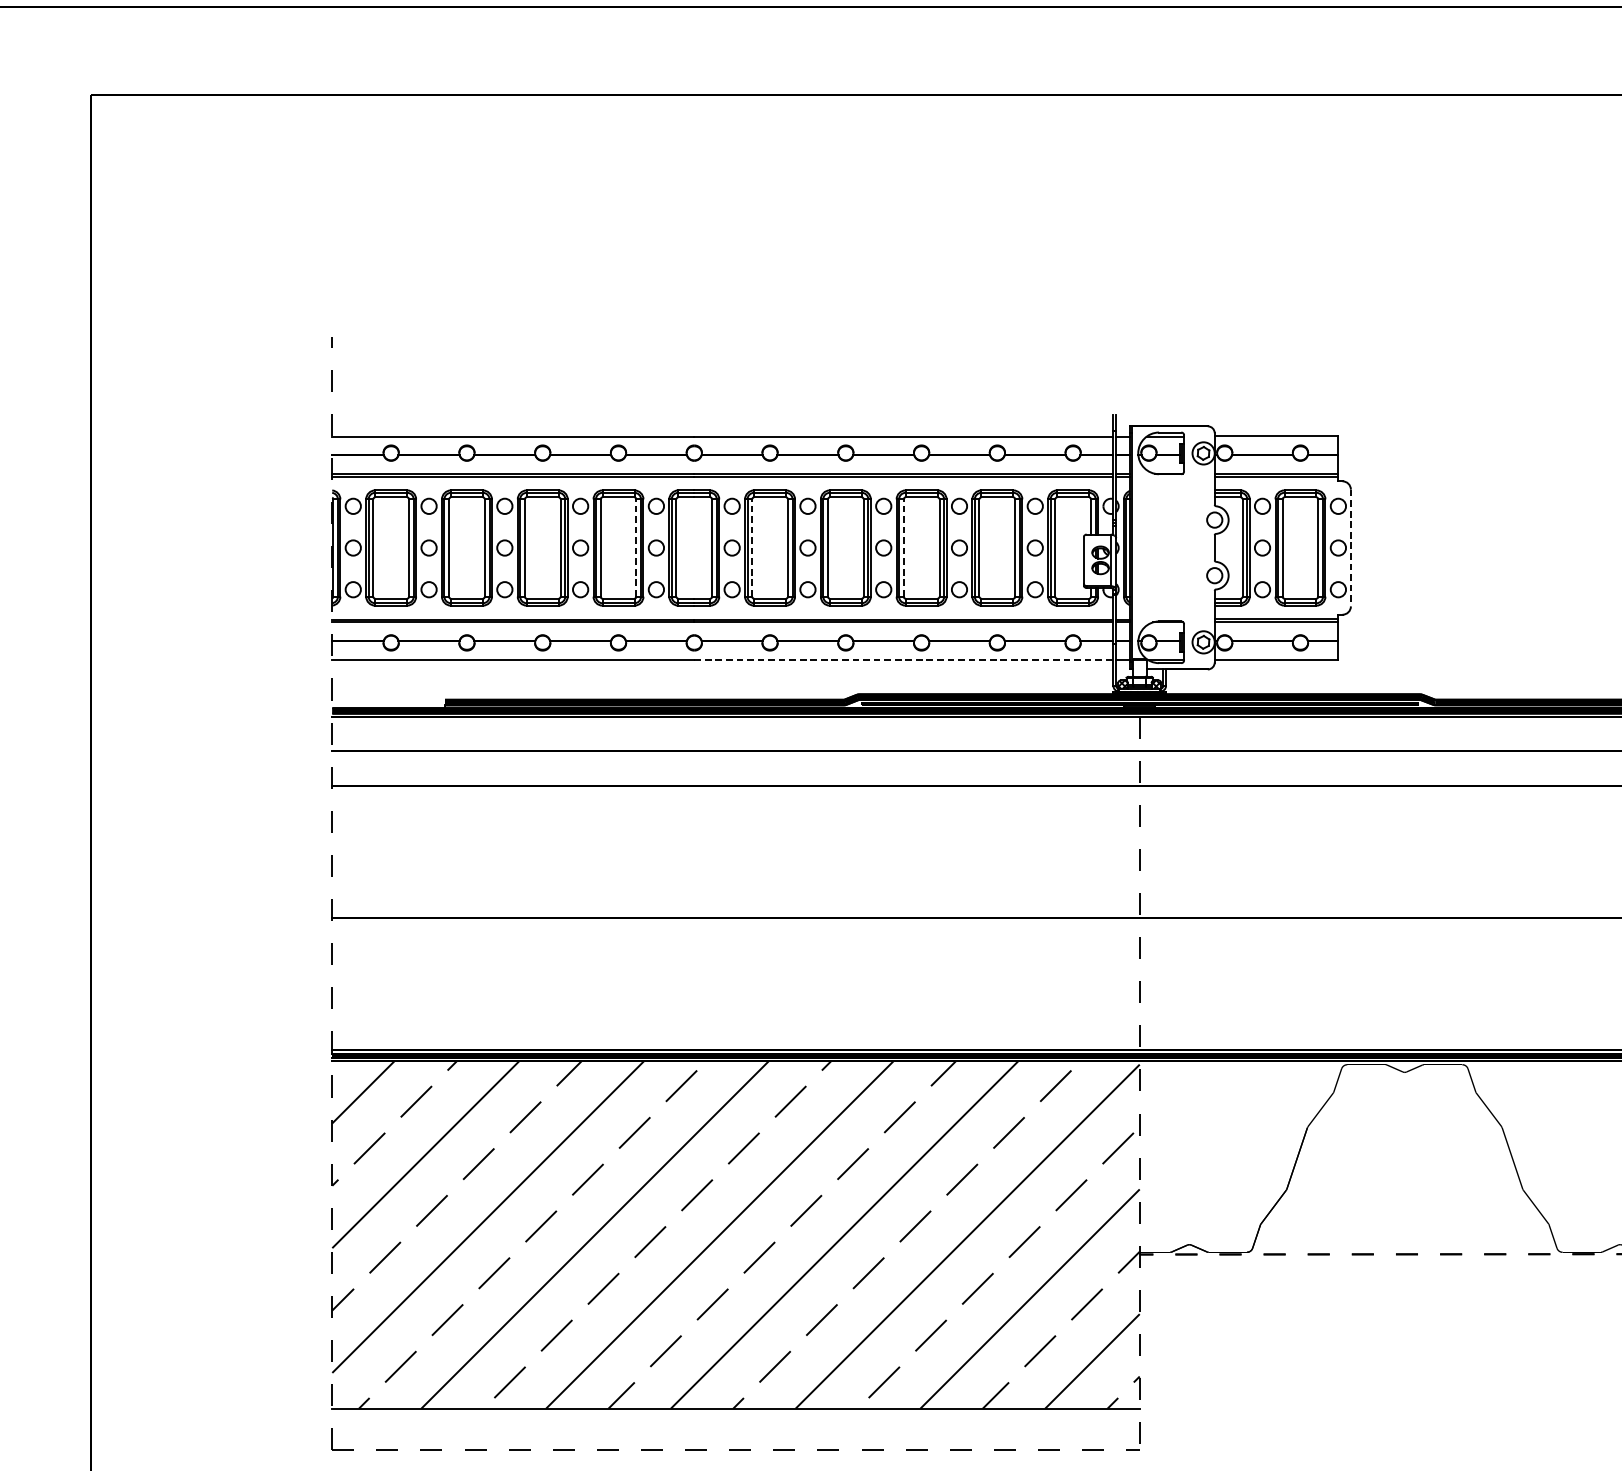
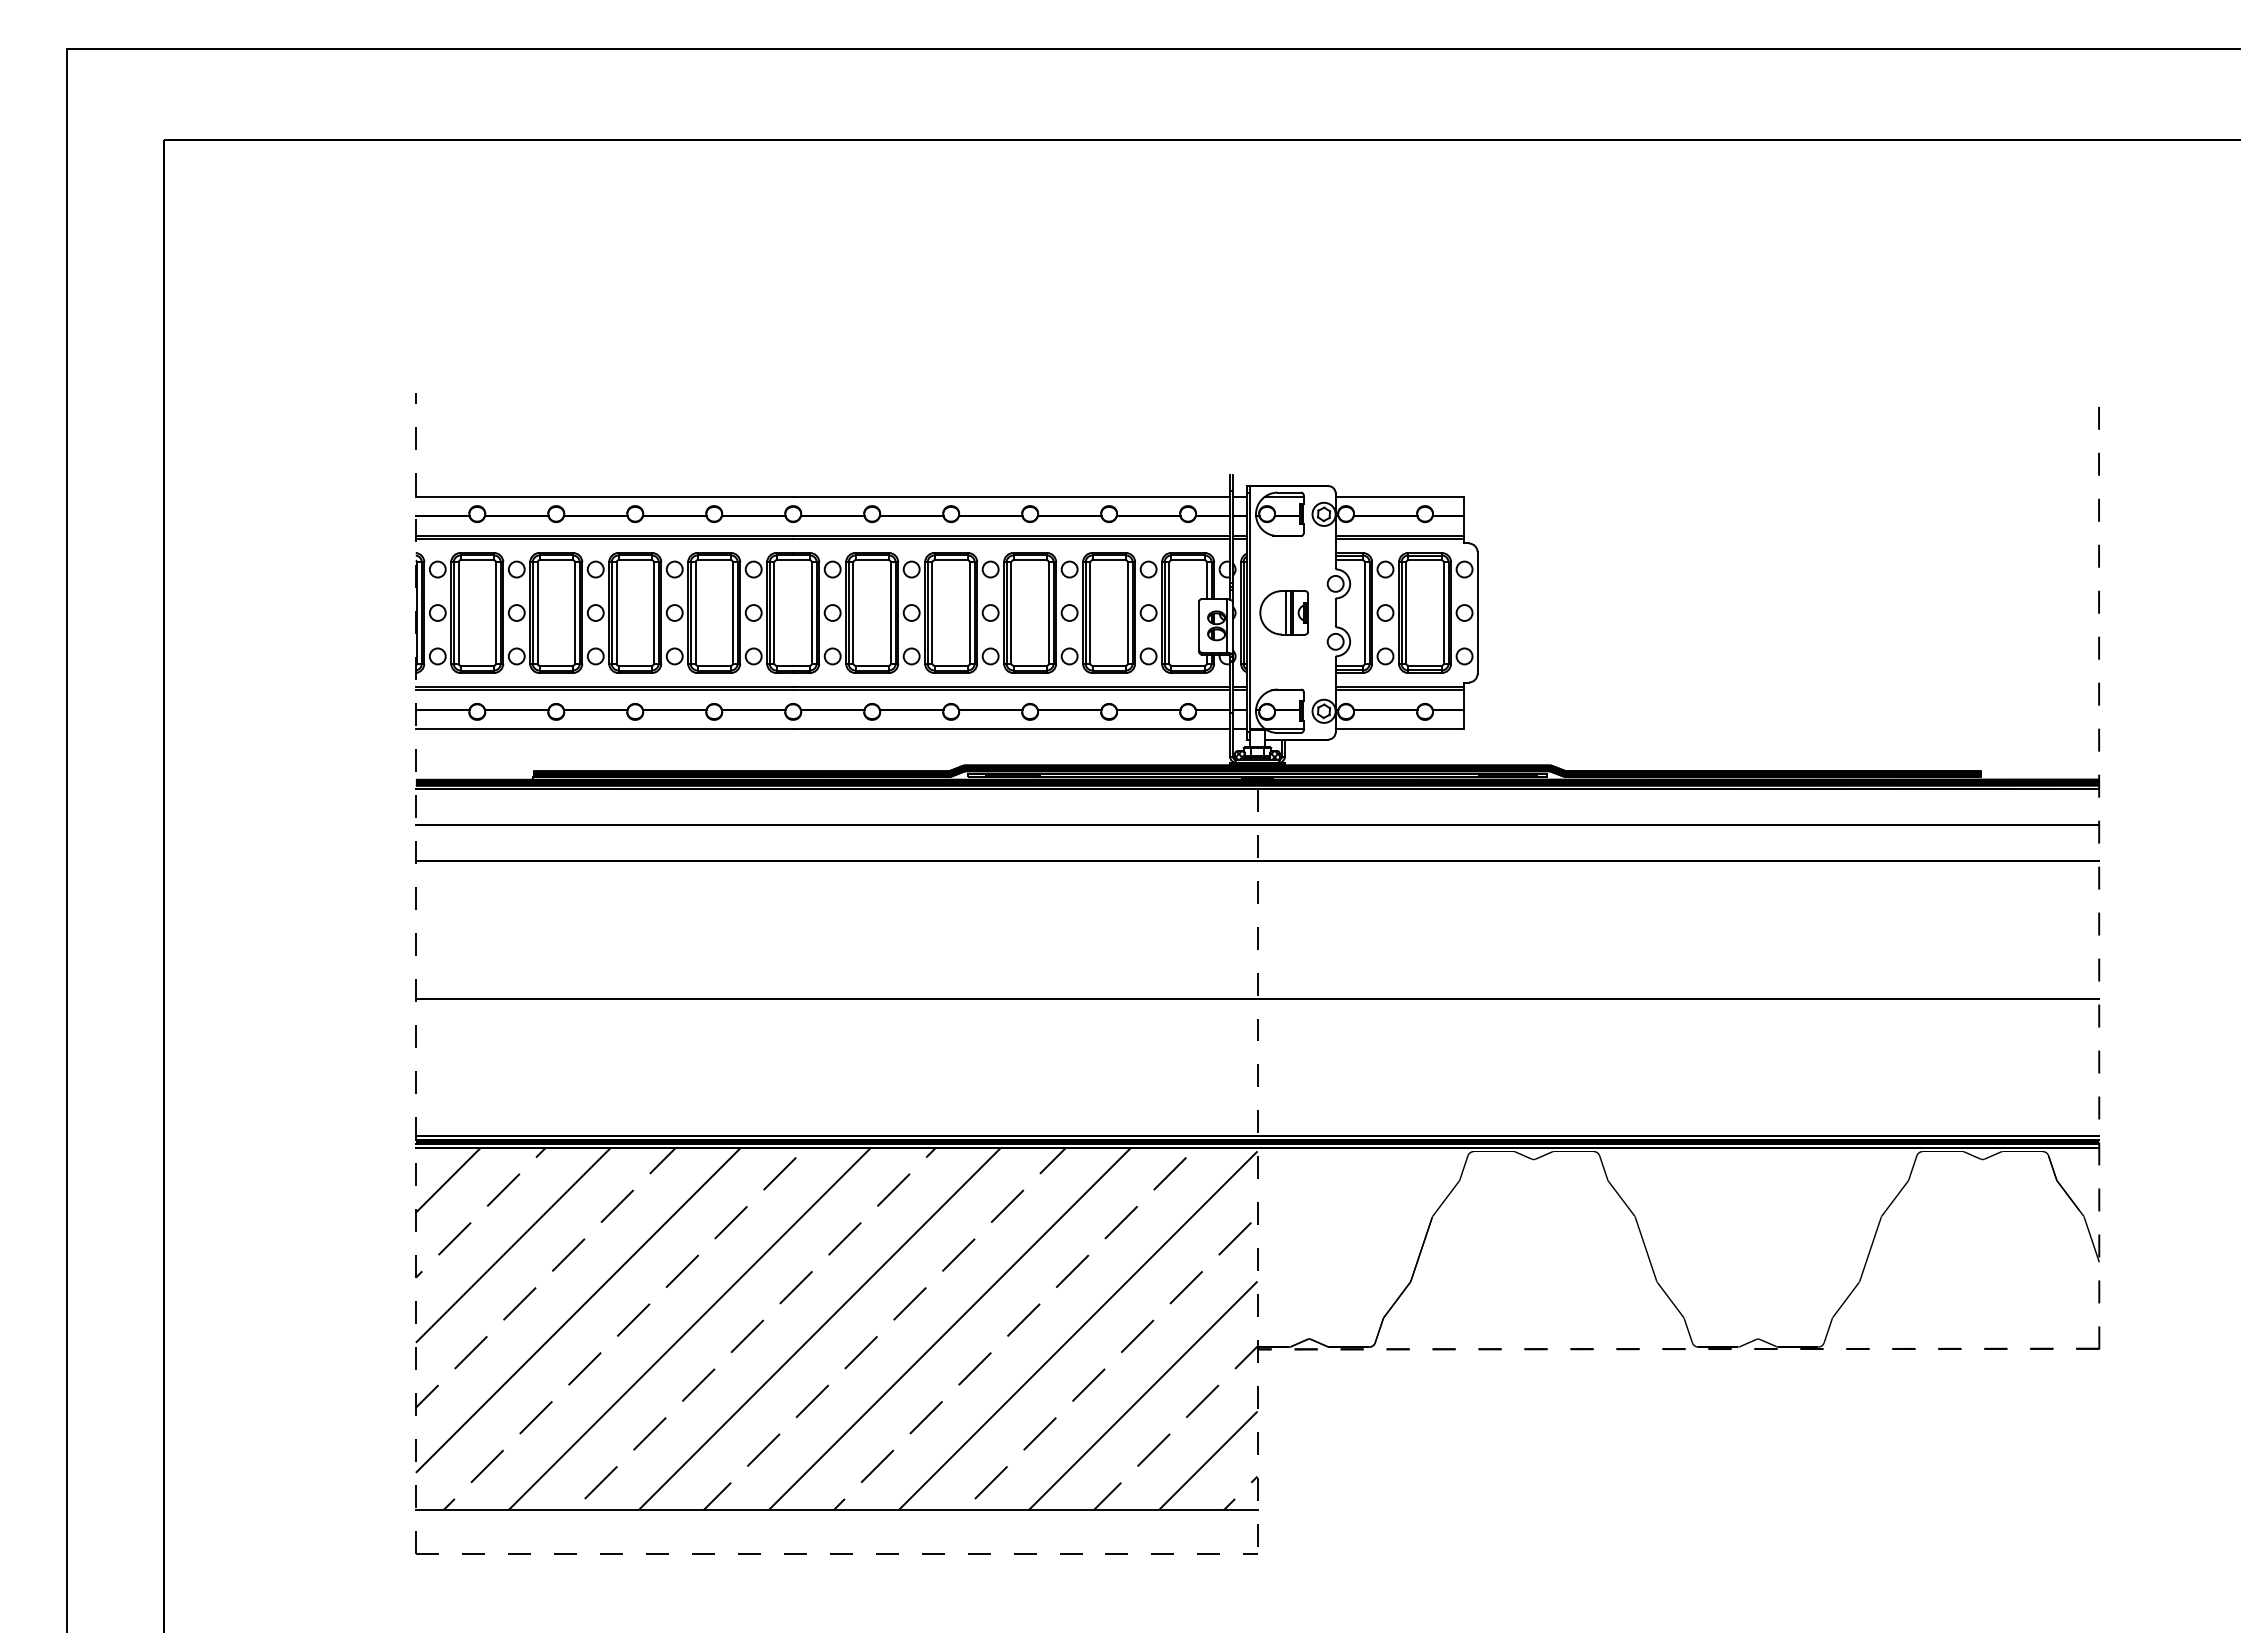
part: (1164, 547) -> (1283, 612), added
line: (636, 548) -> (732, 613), dashed -> solid
line: (752, 548) -> (853, 613), dashed -> solid
line: (903, 548) -> (1011, 613), dashed -> solid
line: (1350, 548) -> (1477, 613), dashed -> solid
line: (904, 659) -> (1012, 729), dashed -> solid

